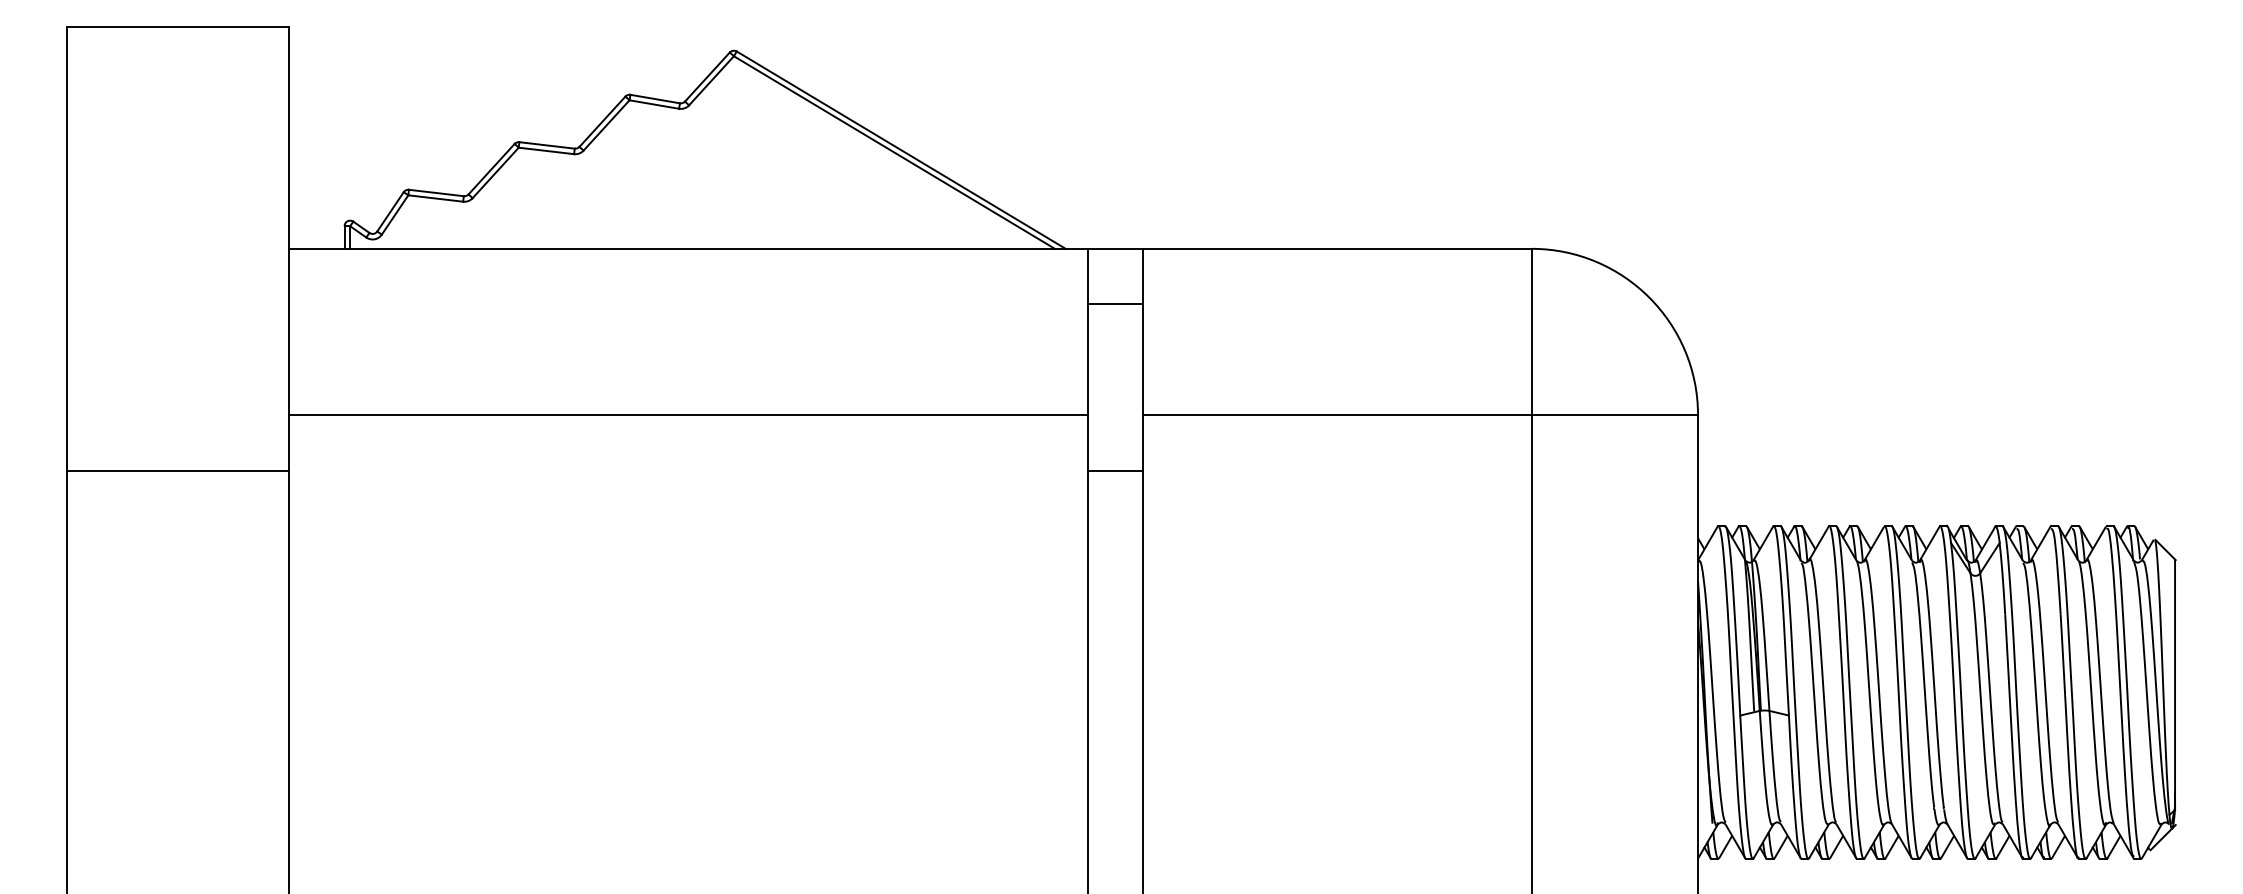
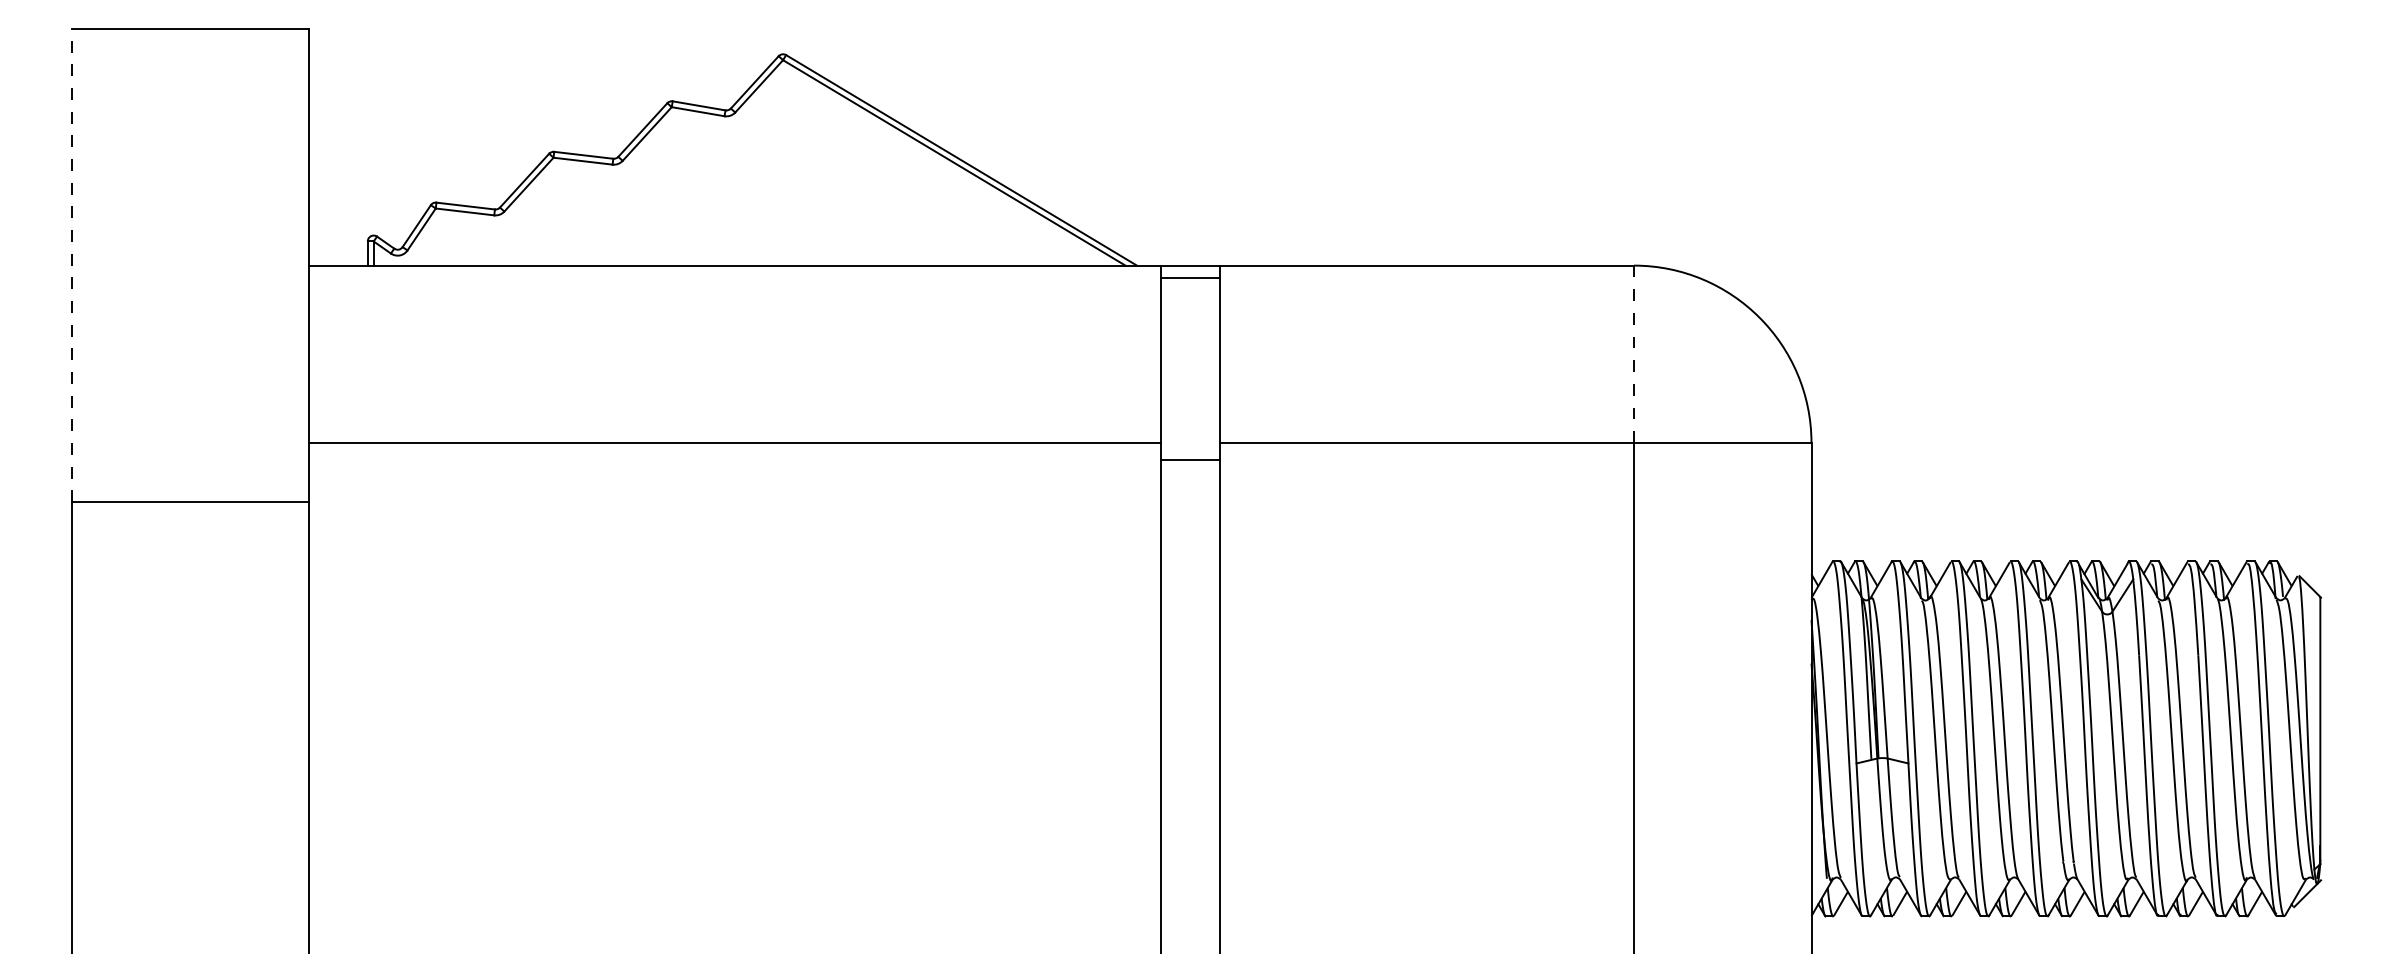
line: (67, 248) -> (72, 265), solid -> dashed
line: (1115, 304) -> (1190, 278), moved
line: (1531, 332) -> (1633, 354), solid -> dashed
line: (1115, 470) -> (1190, 459), moved

